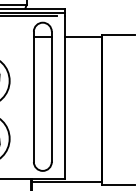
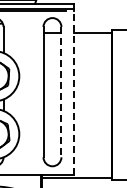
line: (51, 97) -> (61, 92), solid -> dashed
line: (64, 97) -> (74, 92), solid -> dashed

